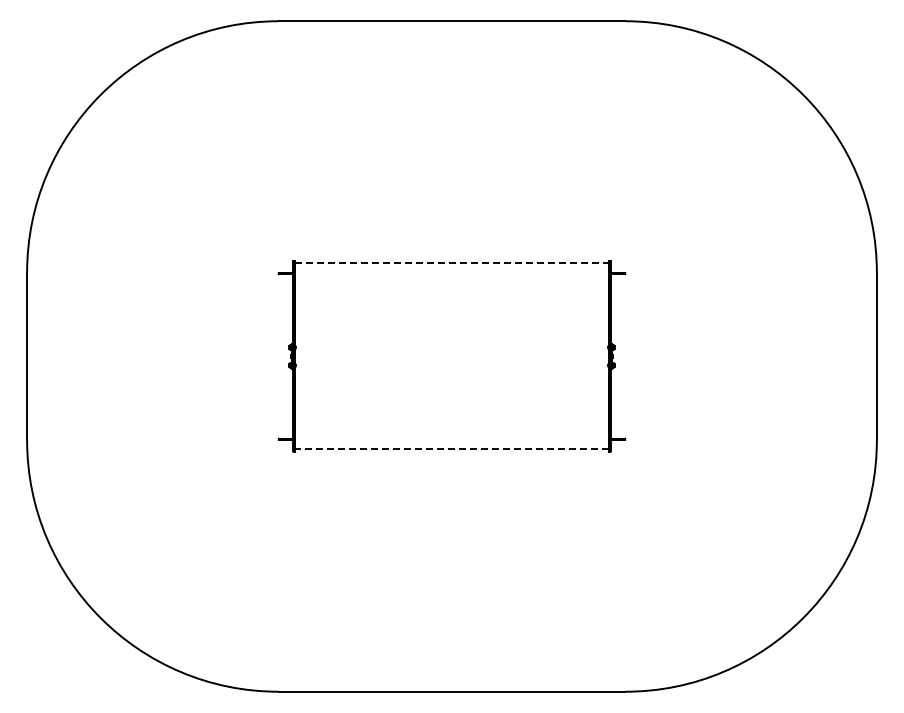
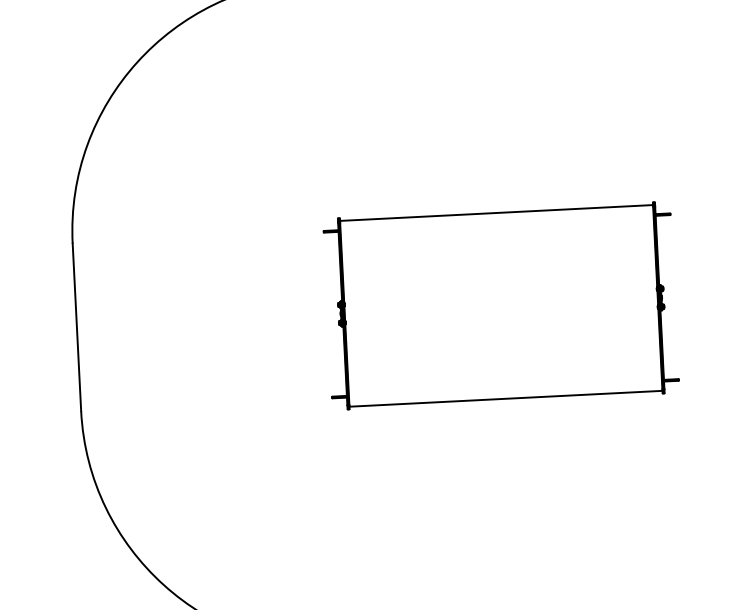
line: (452, 263) -> (497, 213), dashed -> solid
line: (452, 449) -> (506, 398), dashed -> solid

